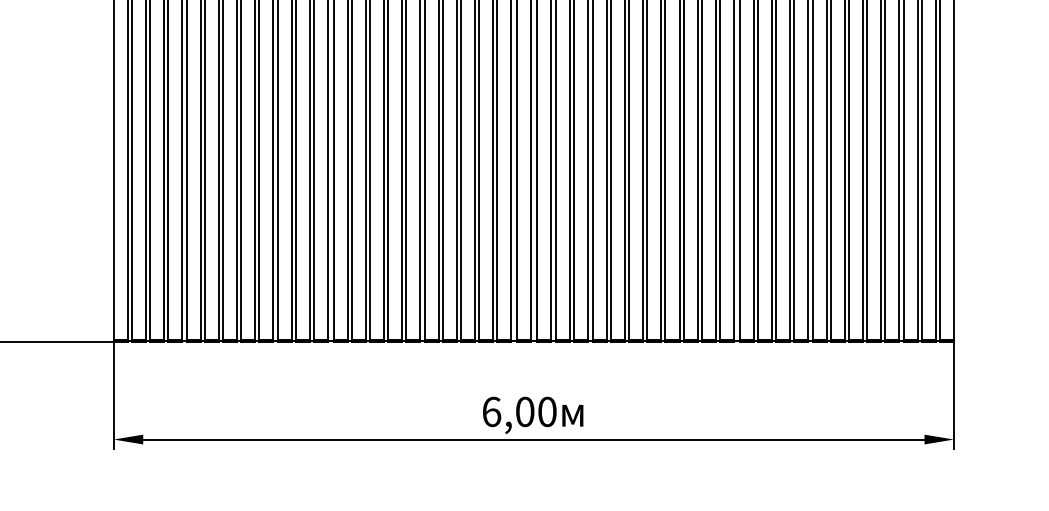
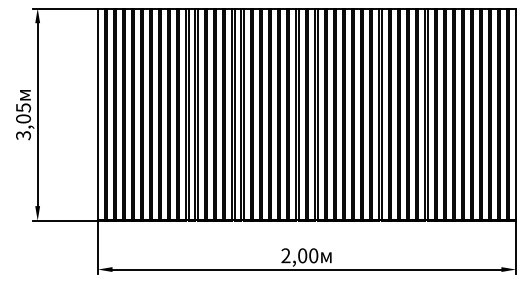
text: (490, 411) -> (285, 255), 6,00 -> 2,00

